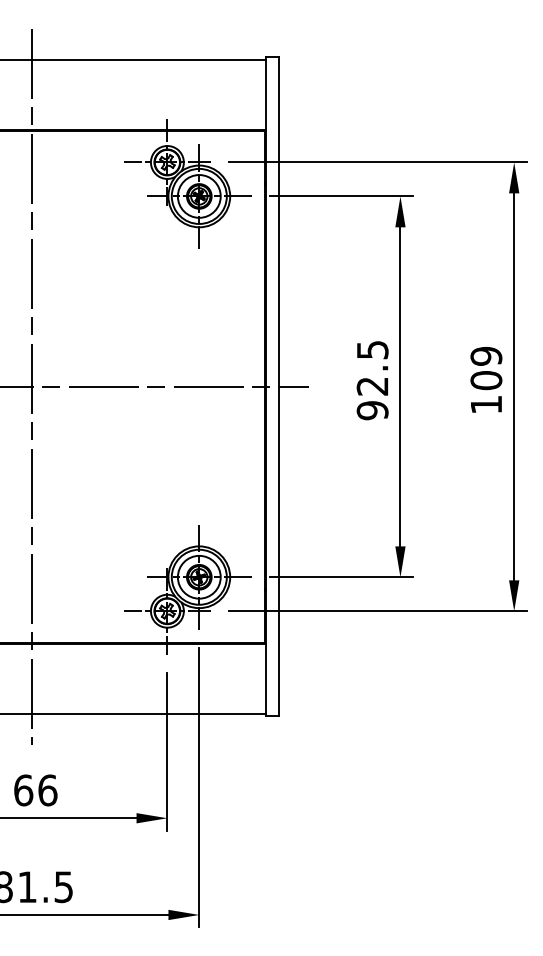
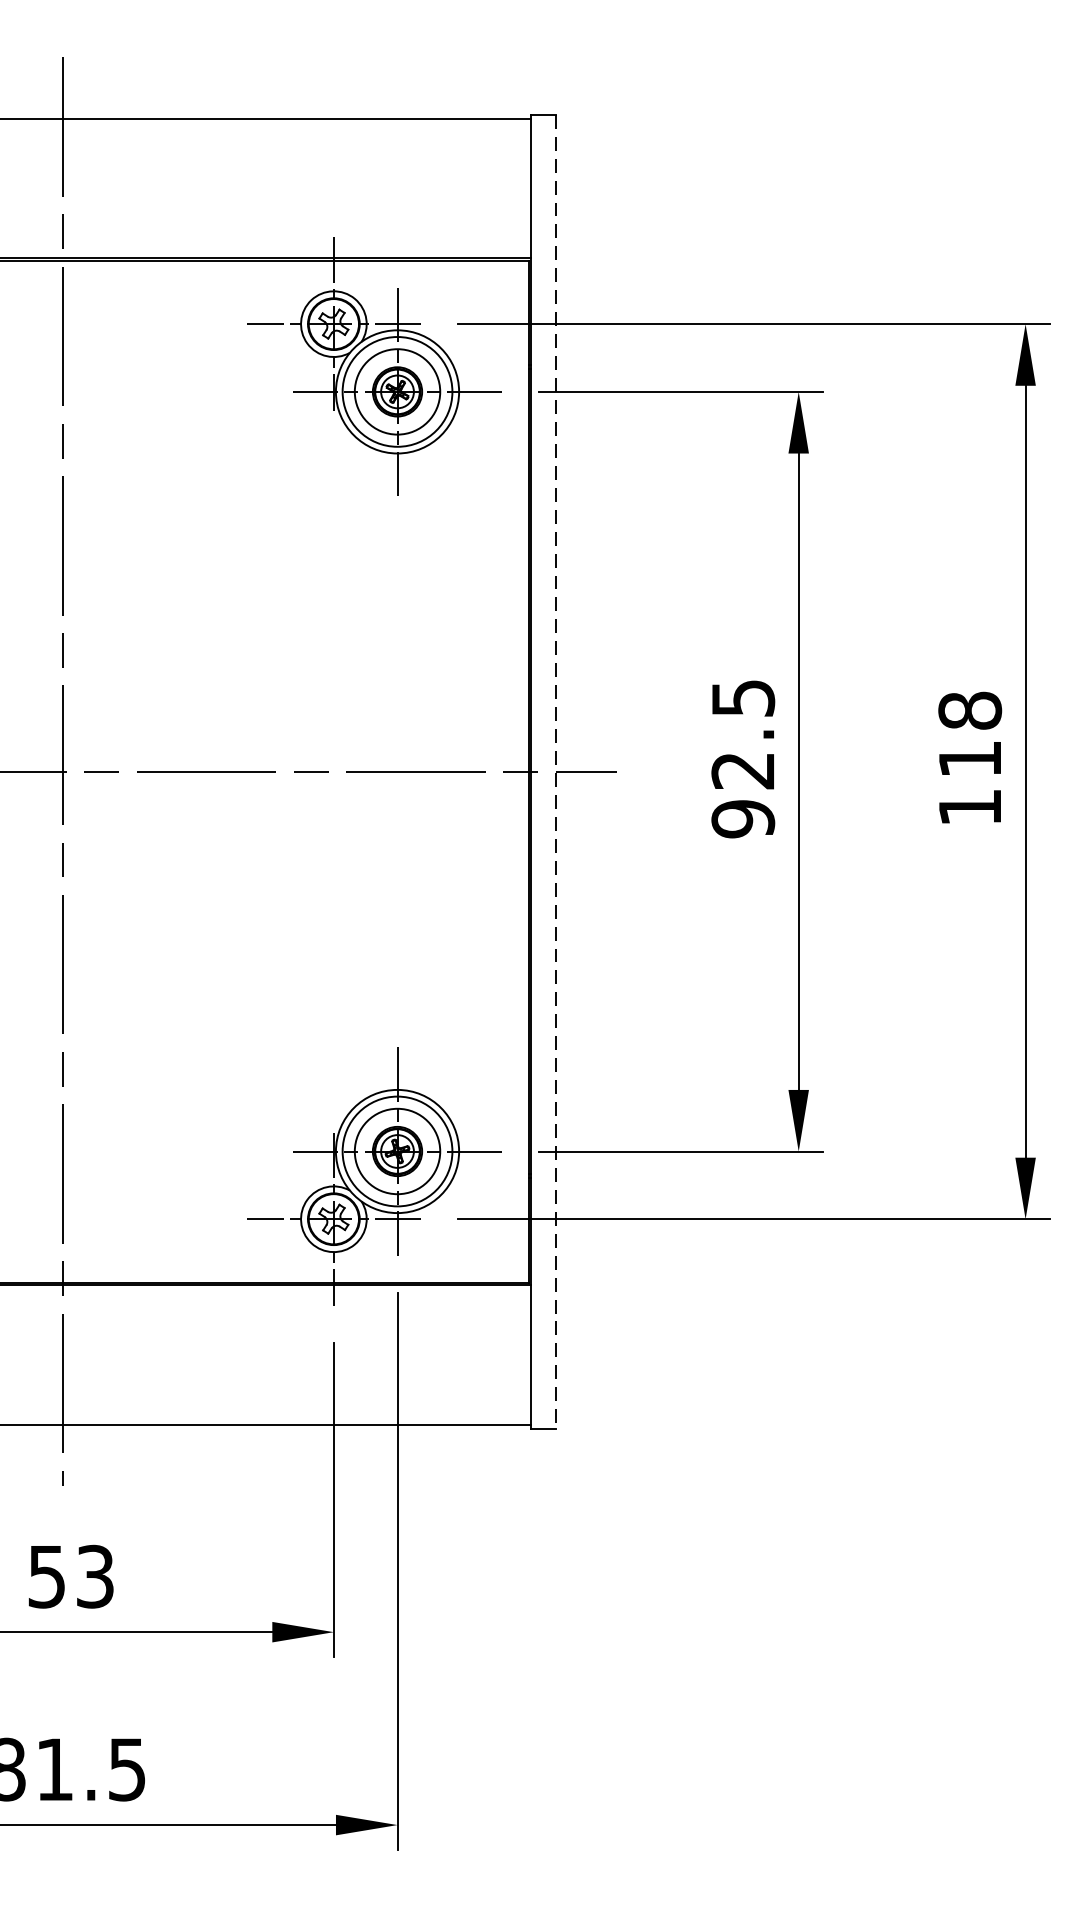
text: (486, 368) -> (970, 735), 109 -> 118
line: (278, 387) -> (555, 772), solid -> dashed
text: (35, 790) -> (70, 1576), 66 -> 53

